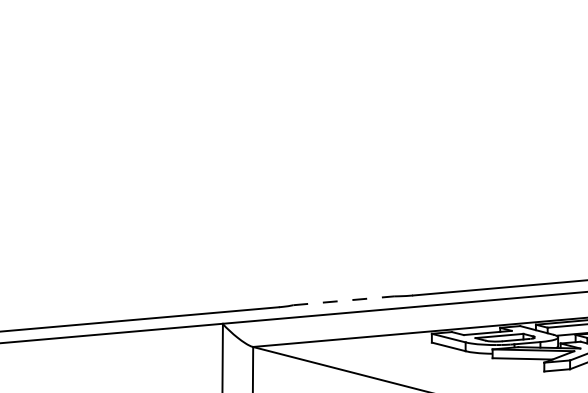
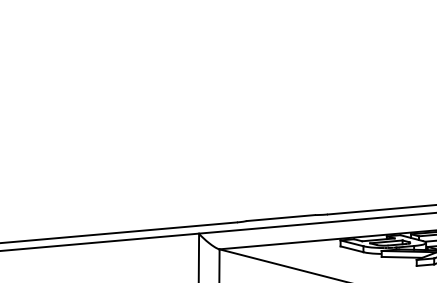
line: (344, 301) -> (281, 218), dashed -> solid

